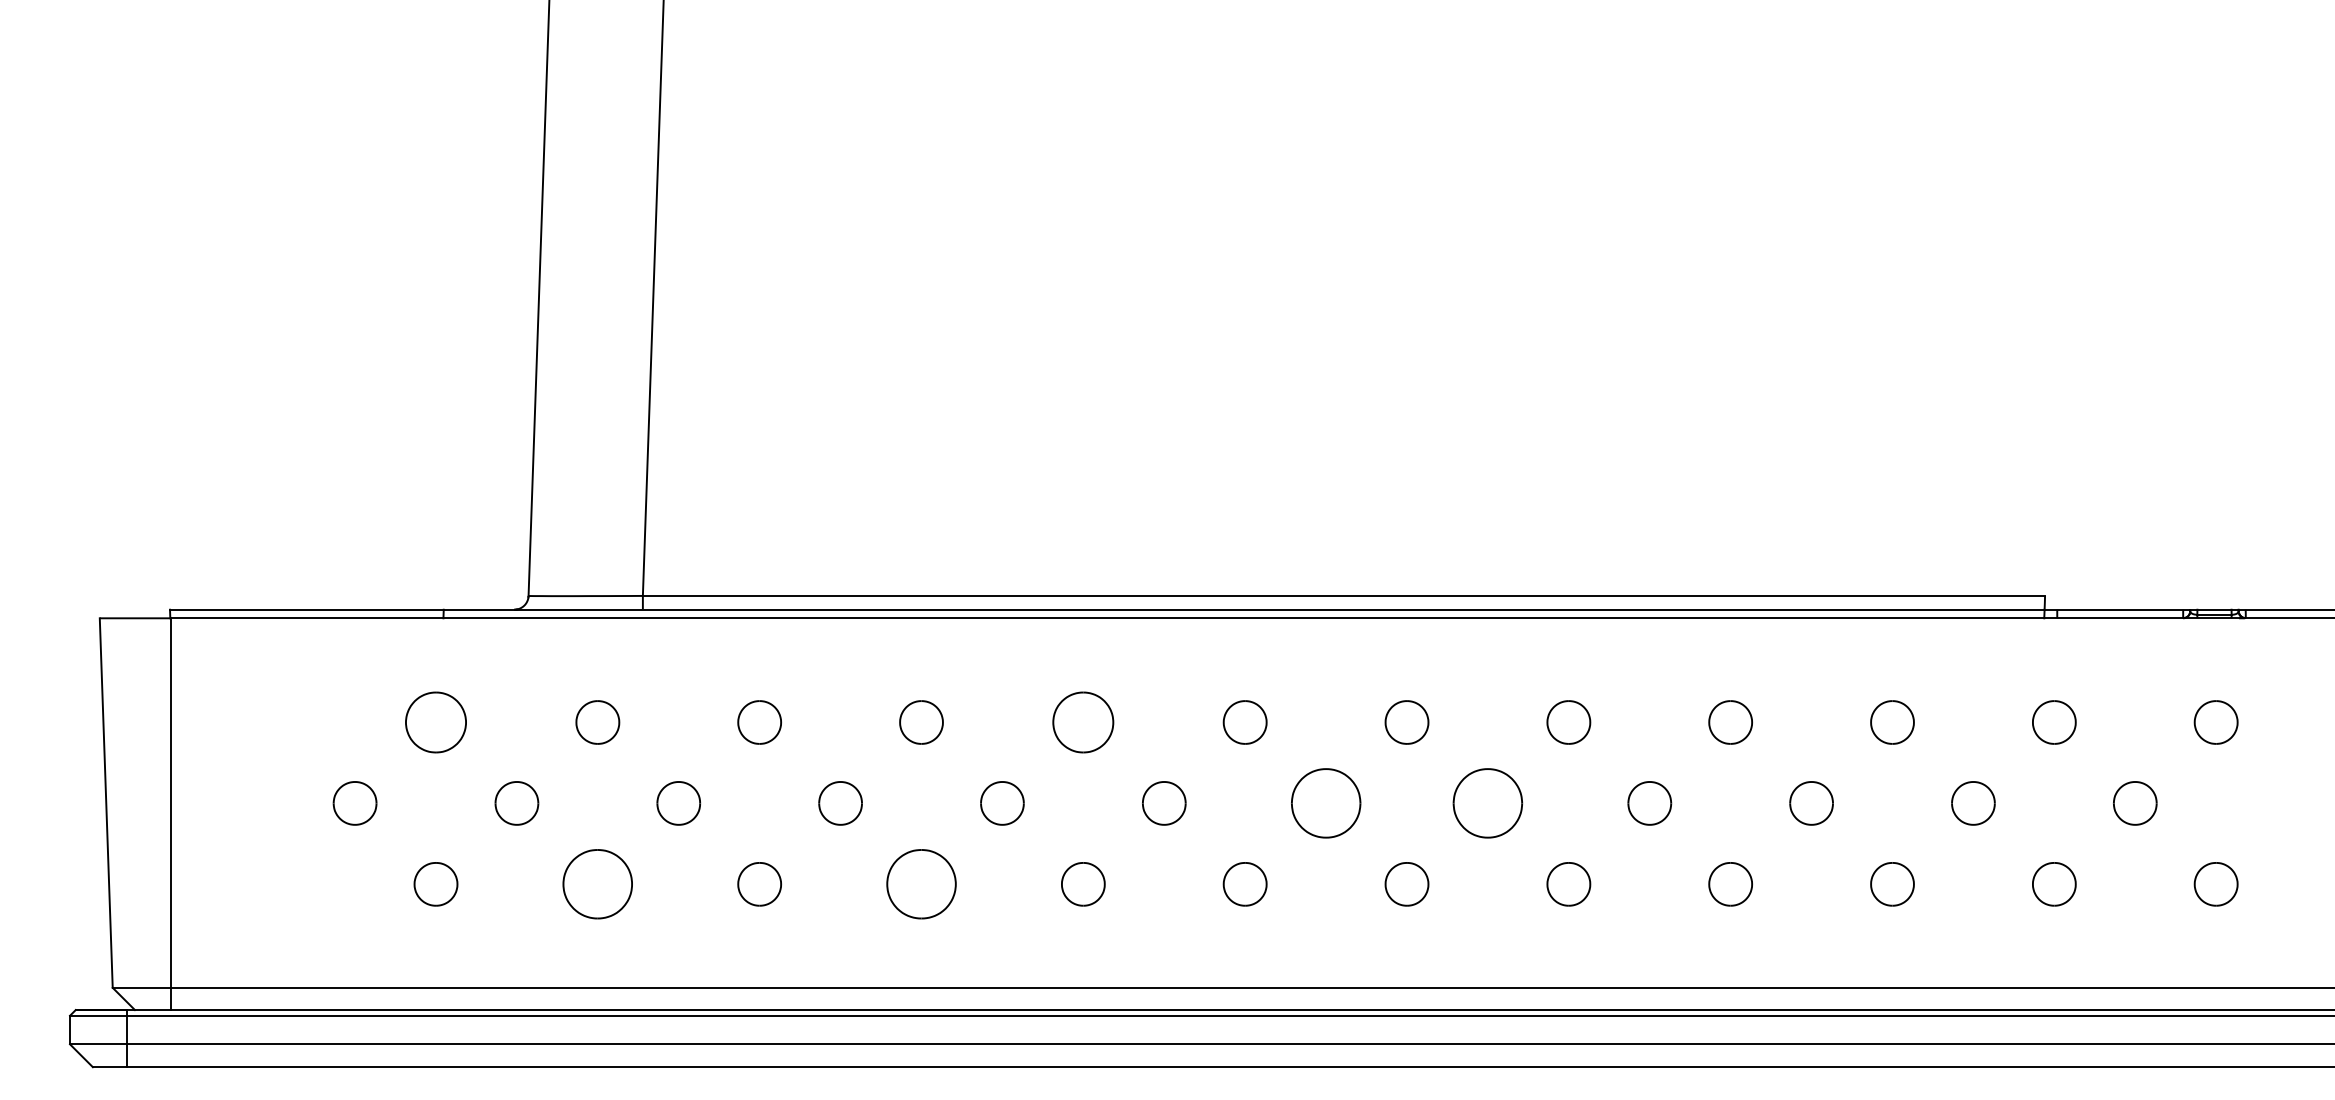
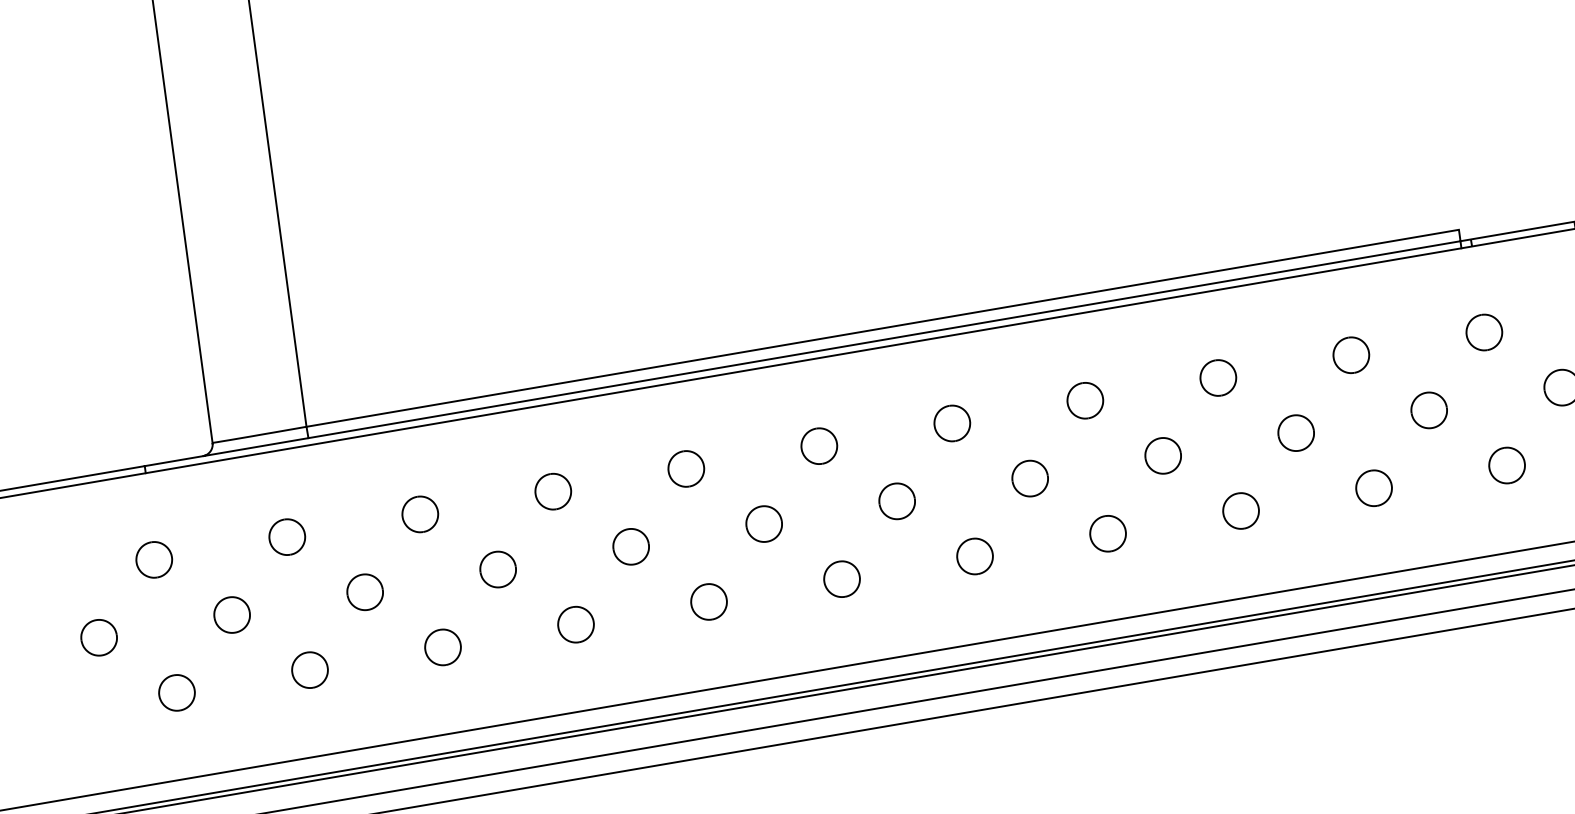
part: (435, 722) -> (153, 559), size x0.71
part: (1083, 722) -> (686, 468), size x0.71
part: (1325, 803) -> (896, 501), size x0.62
part: (1487, 803) -> (1029, 478), size x0.62
part: (597, 884) -> (309, 670), size x0.62
part: (921, 884) -> (576, 624), size x0.62

